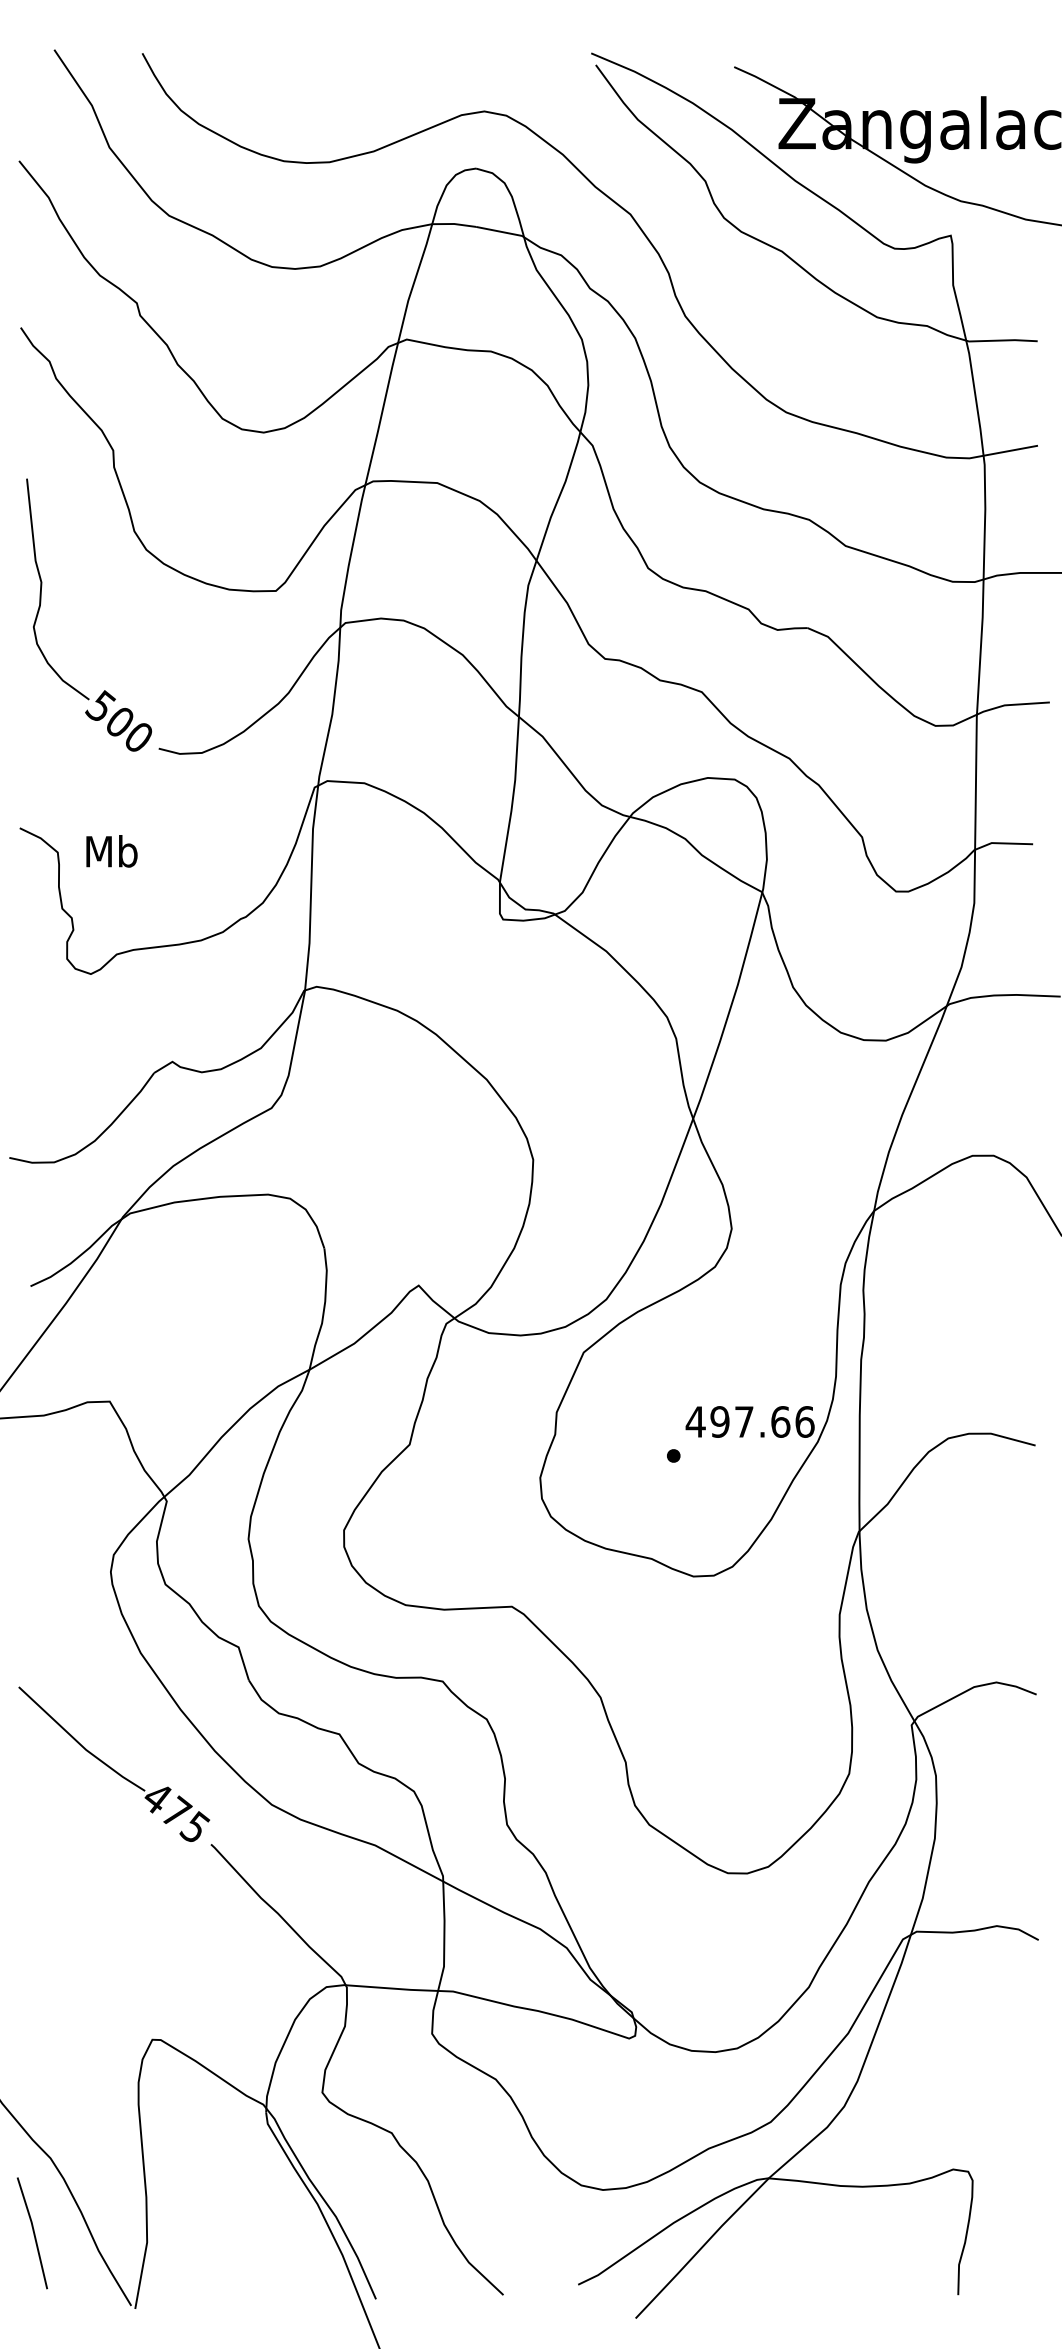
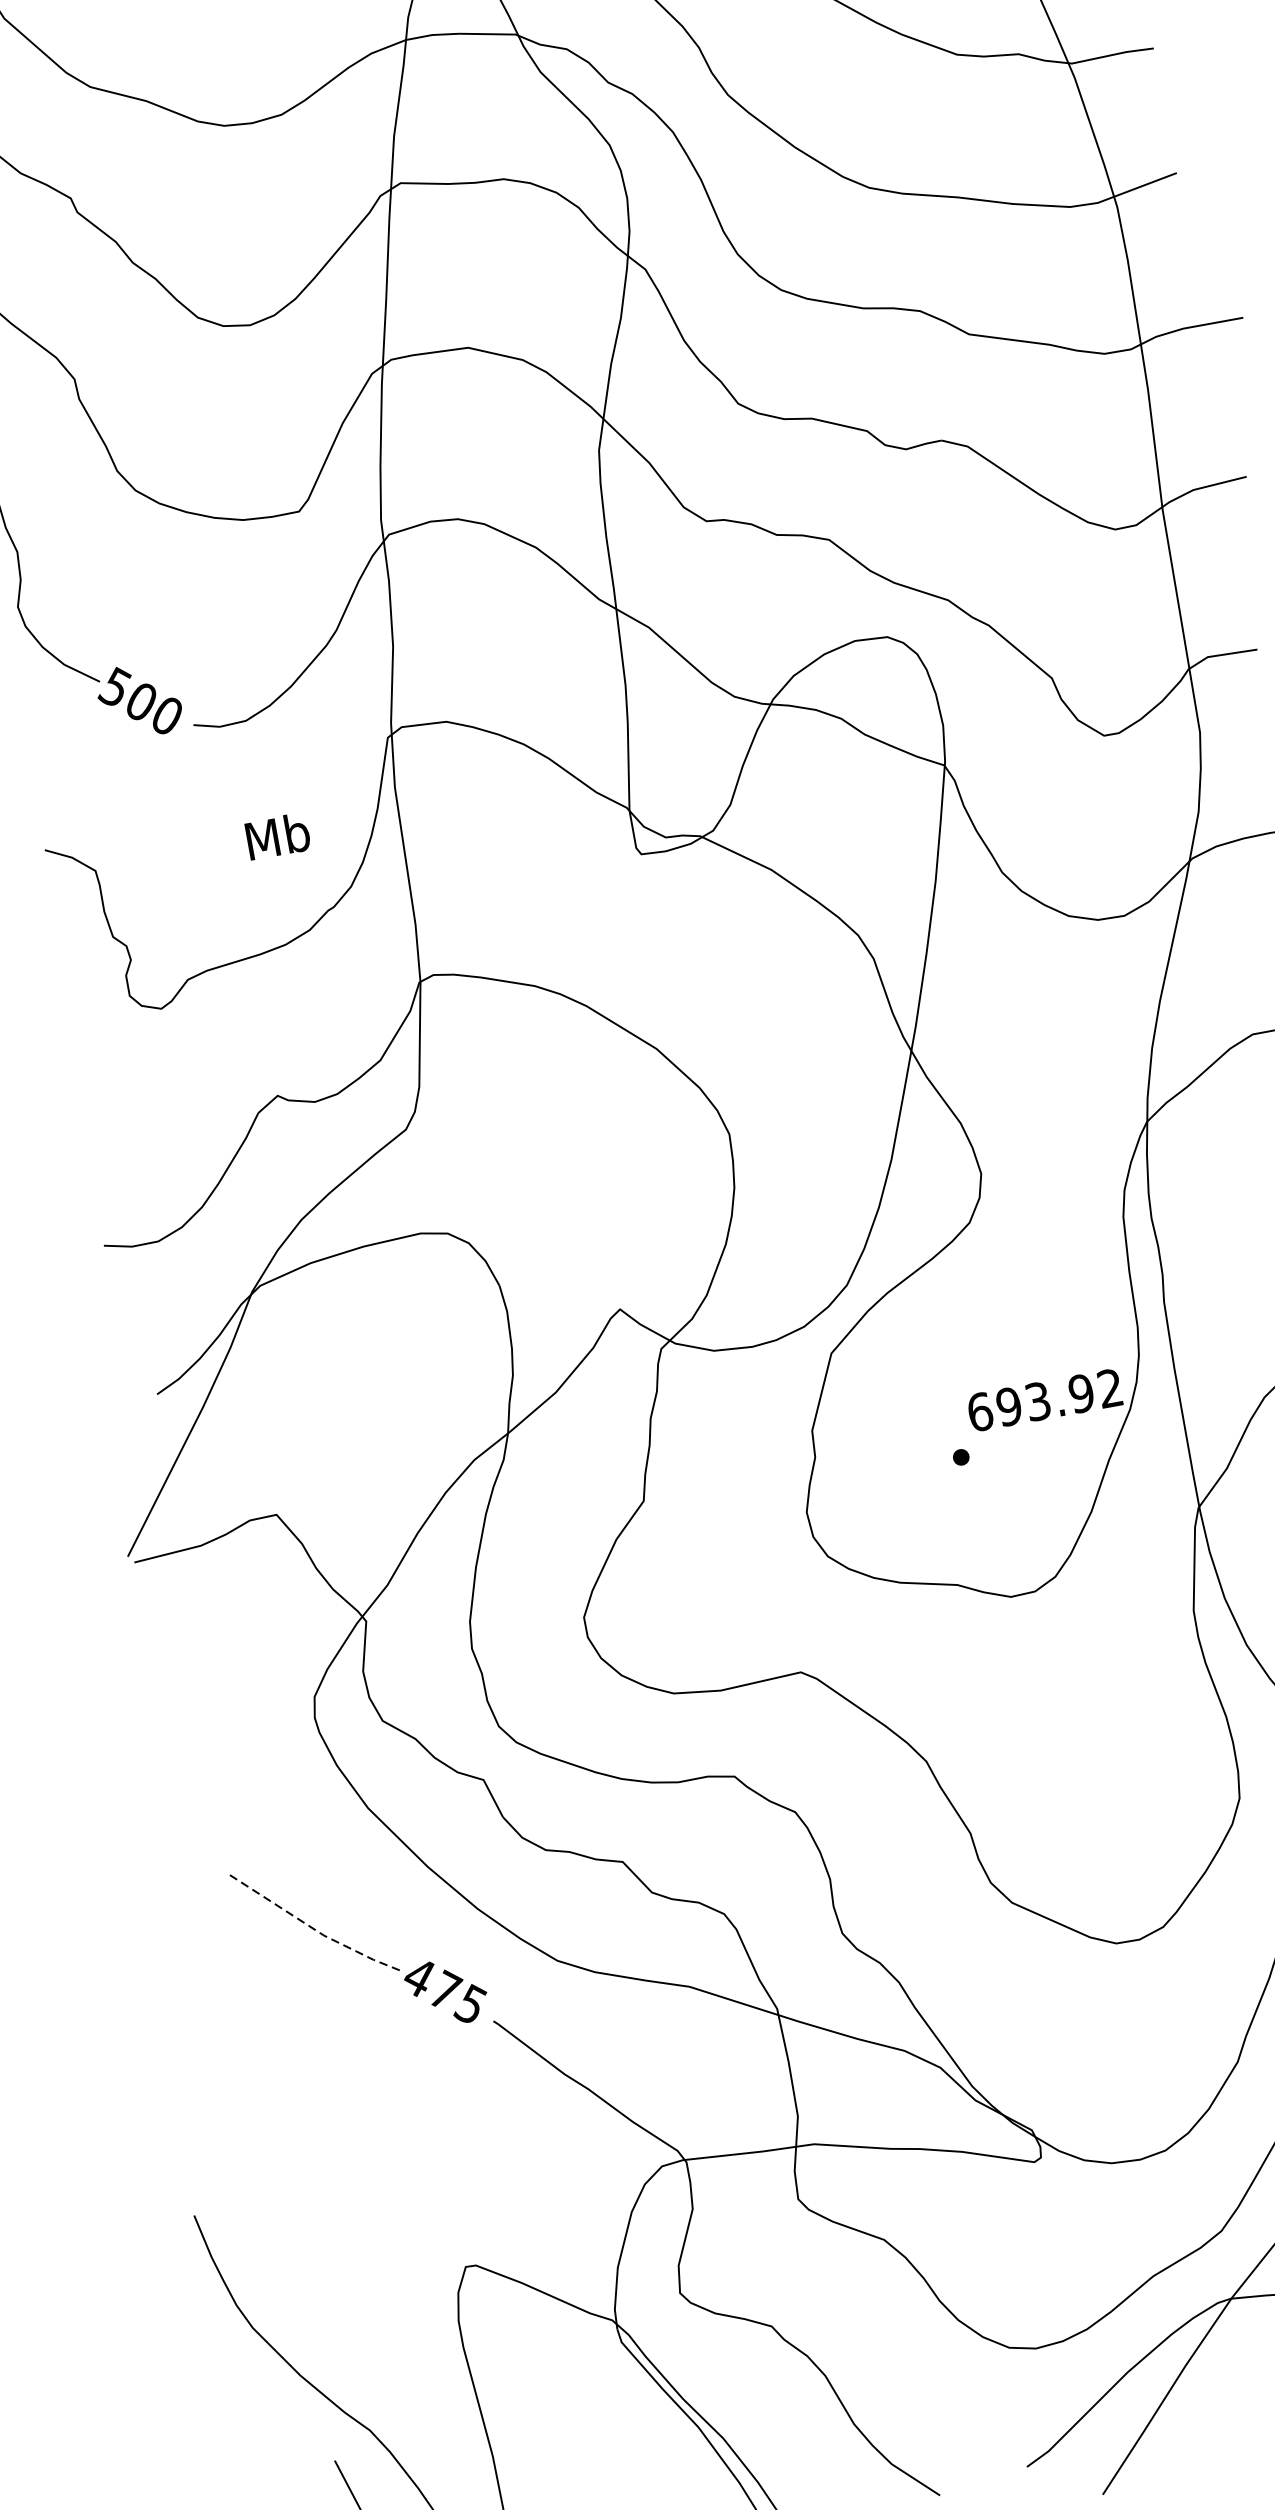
text: (111, 851) -> (277, 836), moved
text: (749, 1421) -> (1044, 1399), 497.66 -> 693.92
line: (79, 1743) -> (314, 1929), solid -> dashed

